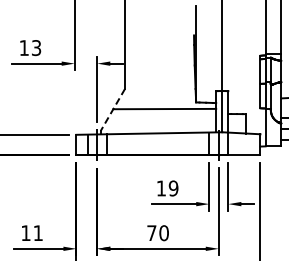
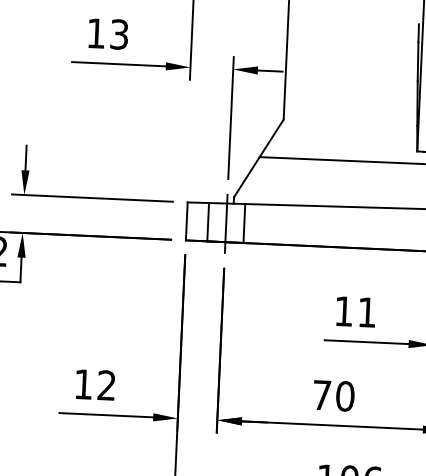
line: (112, 110) -> (258, 159), dashed -> solid
text: (173, 188) -> (366, 312), 19 -> 11
text: (37, 232) -> (105, 384), 11 -> 12

